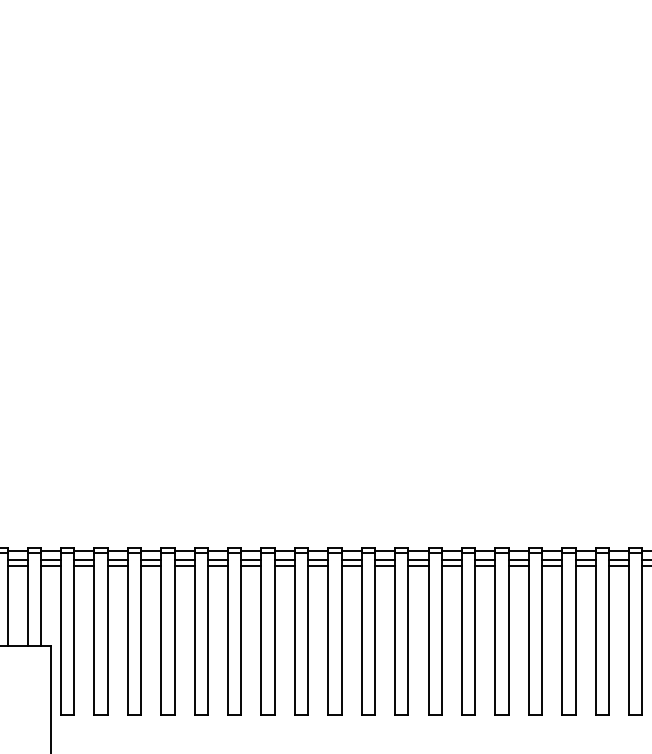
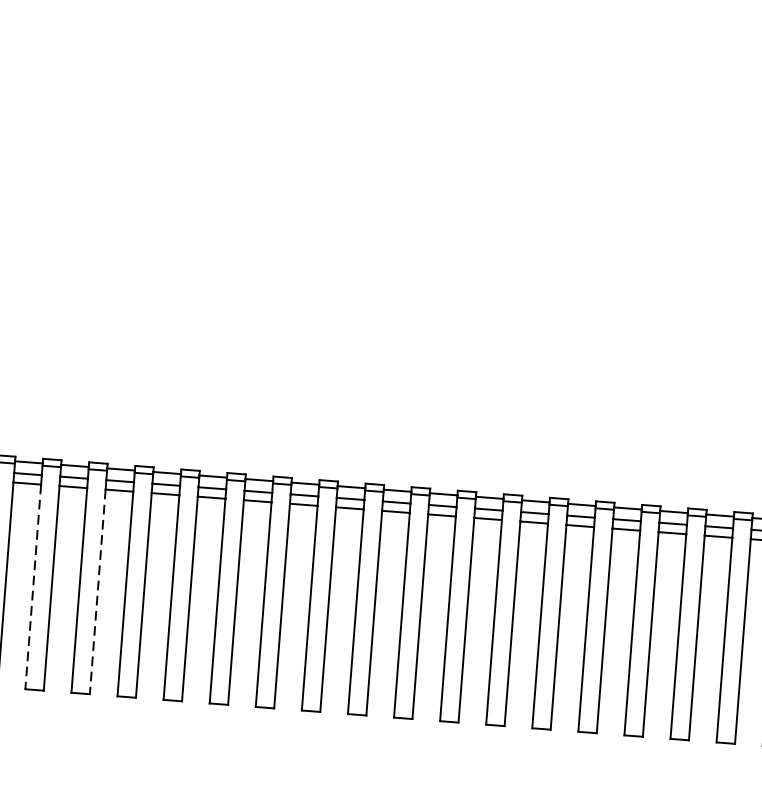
line: (127, 641) -> (32, 588), solid -> dashed
line: (174, 641) -> (97, 593), solid -> dashed

